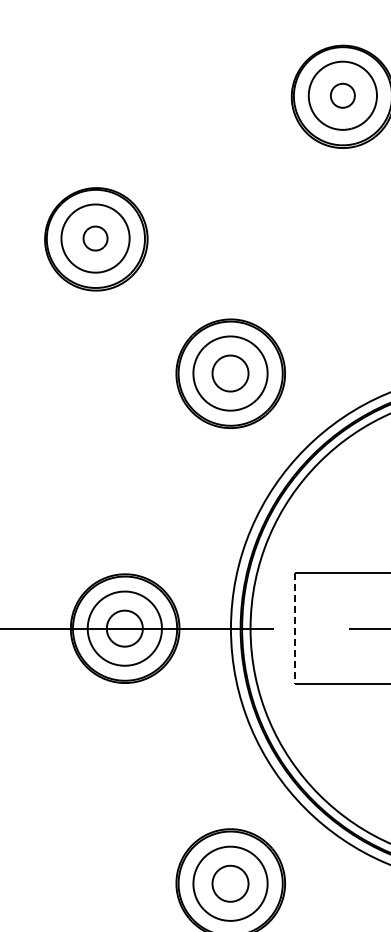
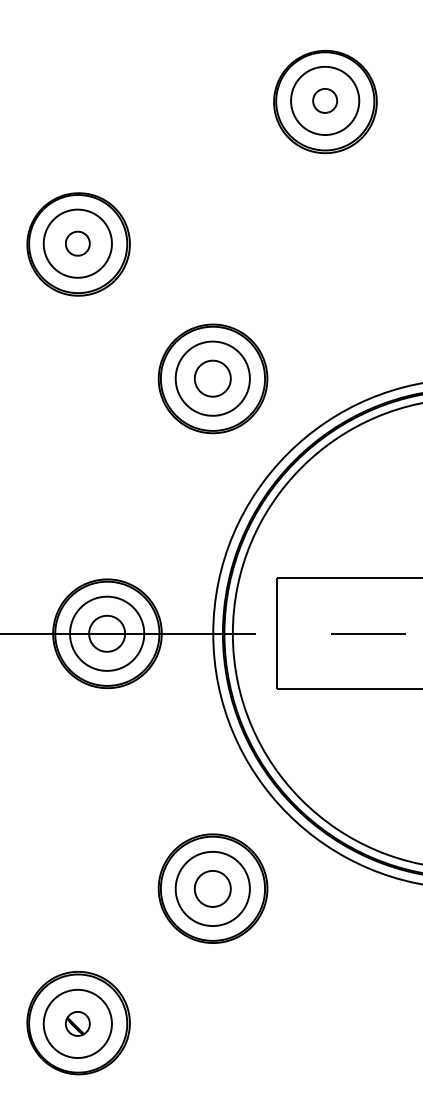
line: (295, 628) -> (277, 633), dashed -> solid

